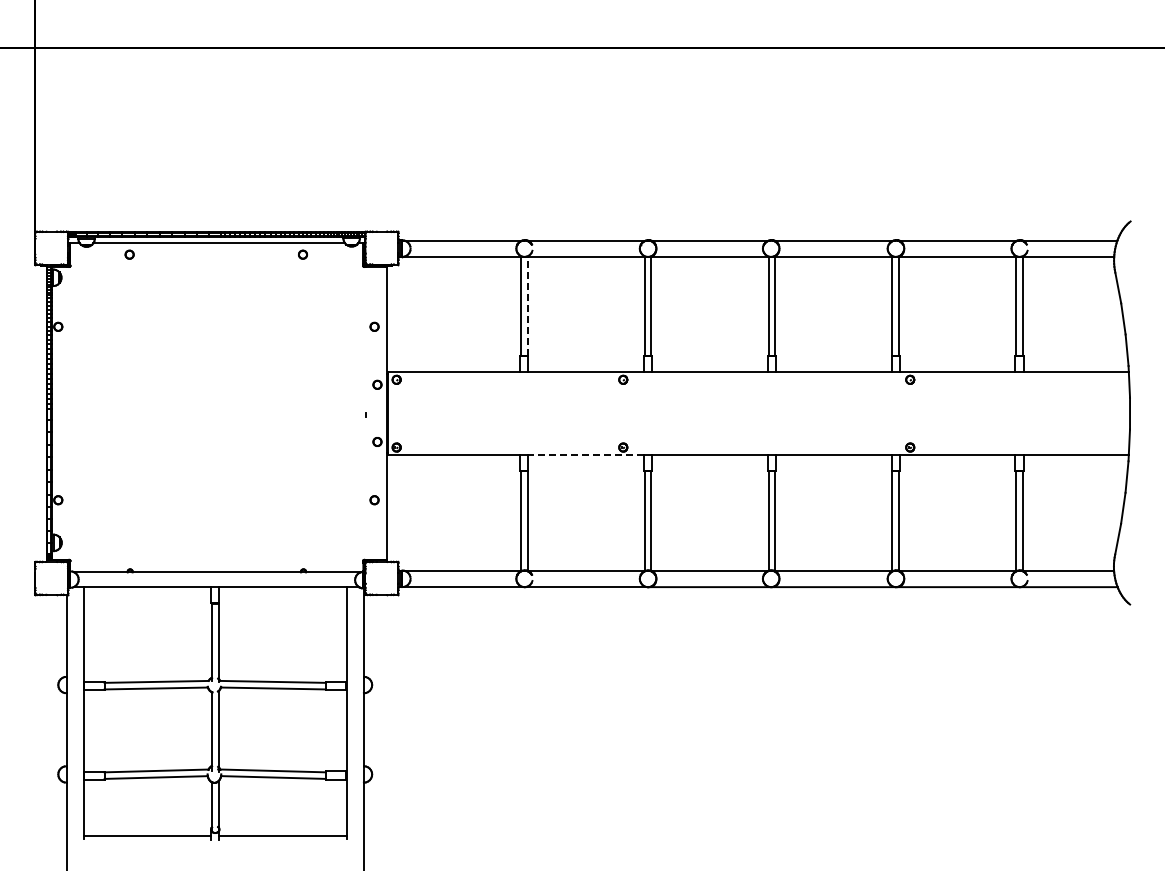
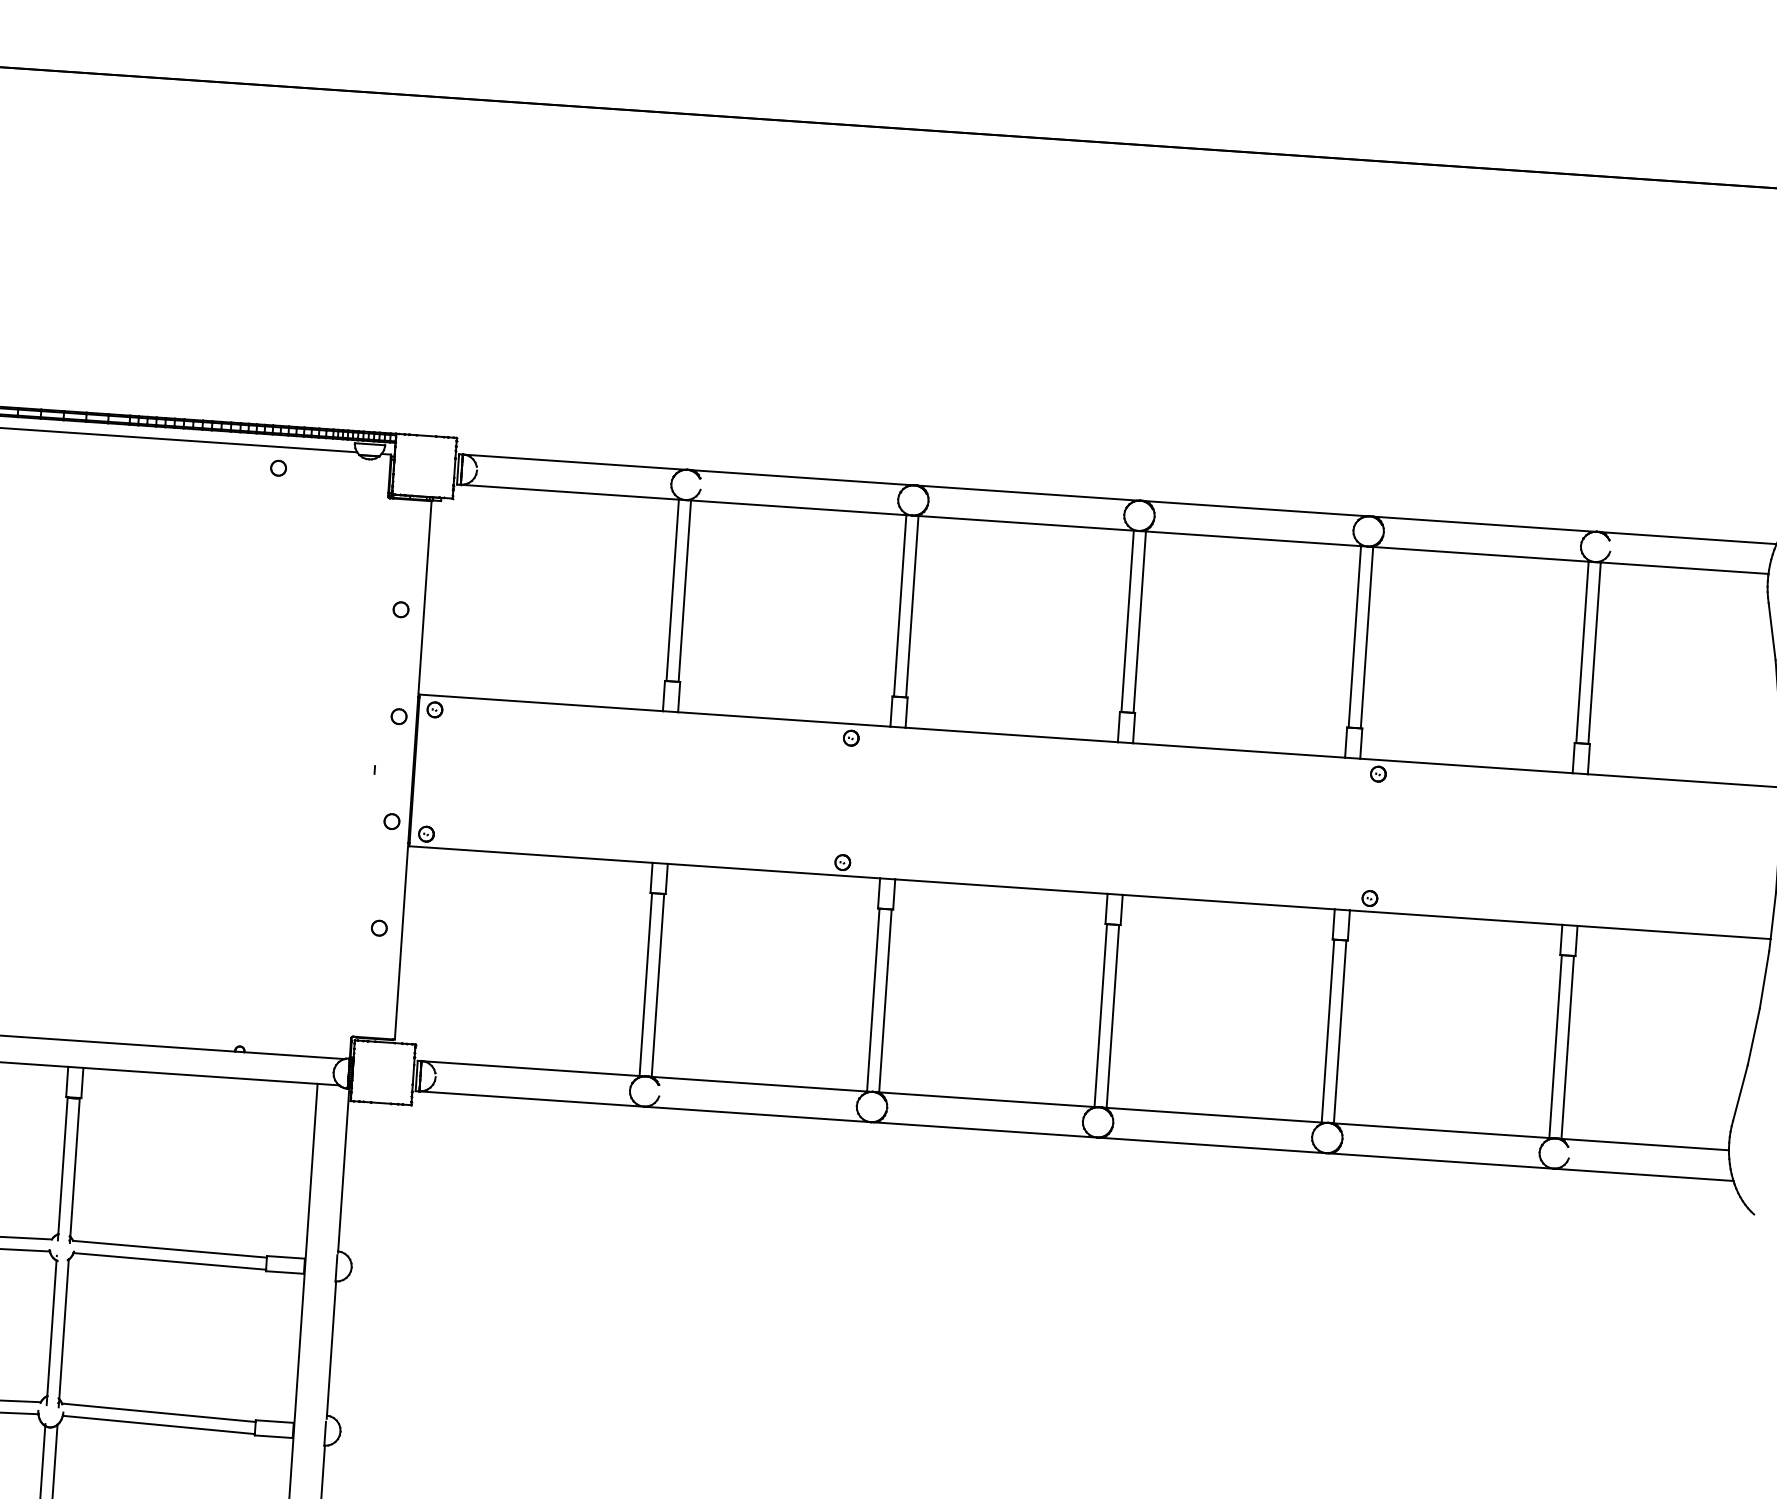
line: (527, 305) -> (684, 589), dashed -> solid
line: (586, 454) -> (774, 870), dashed -> solid

